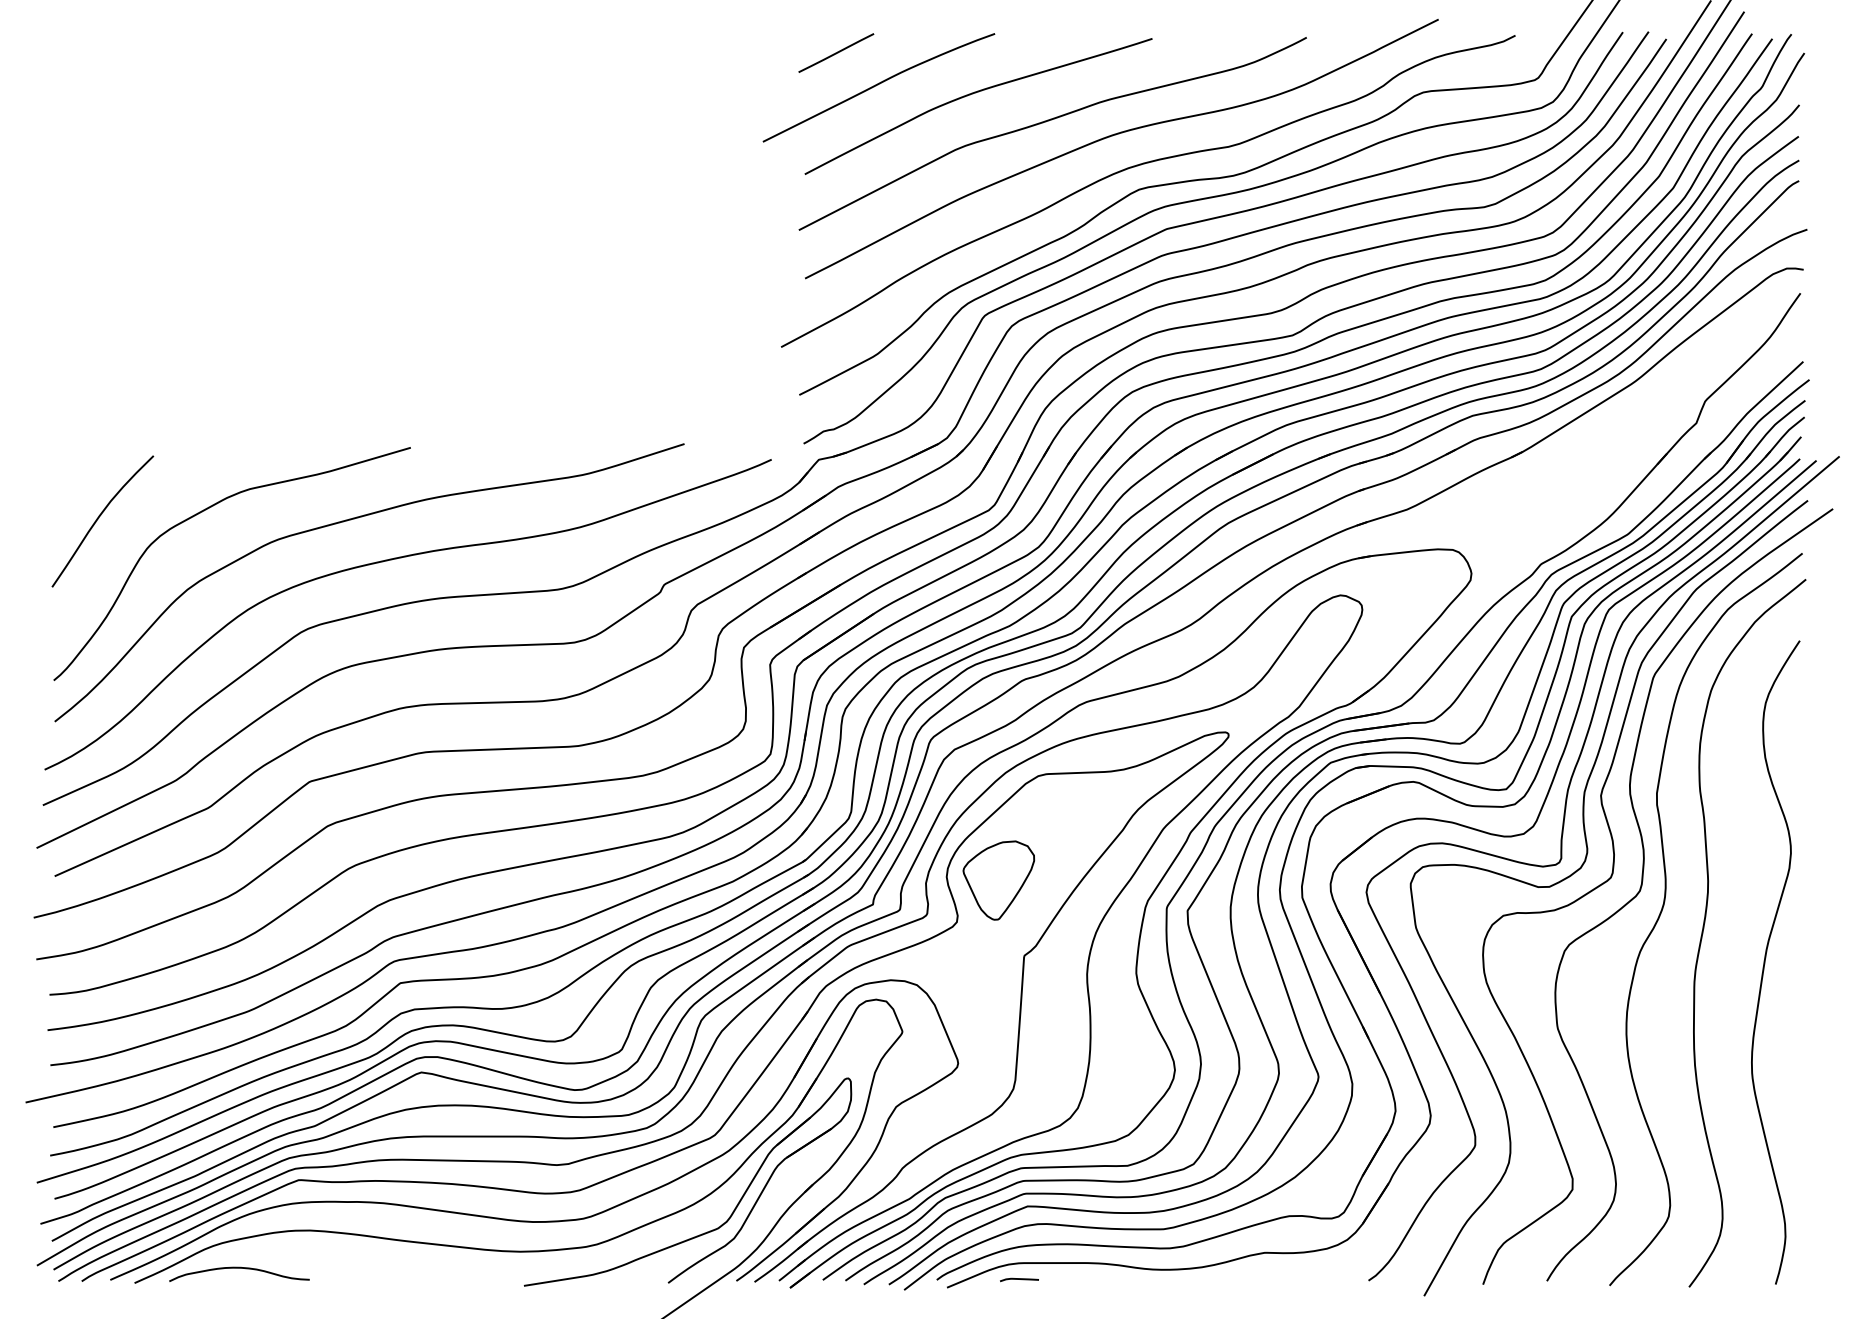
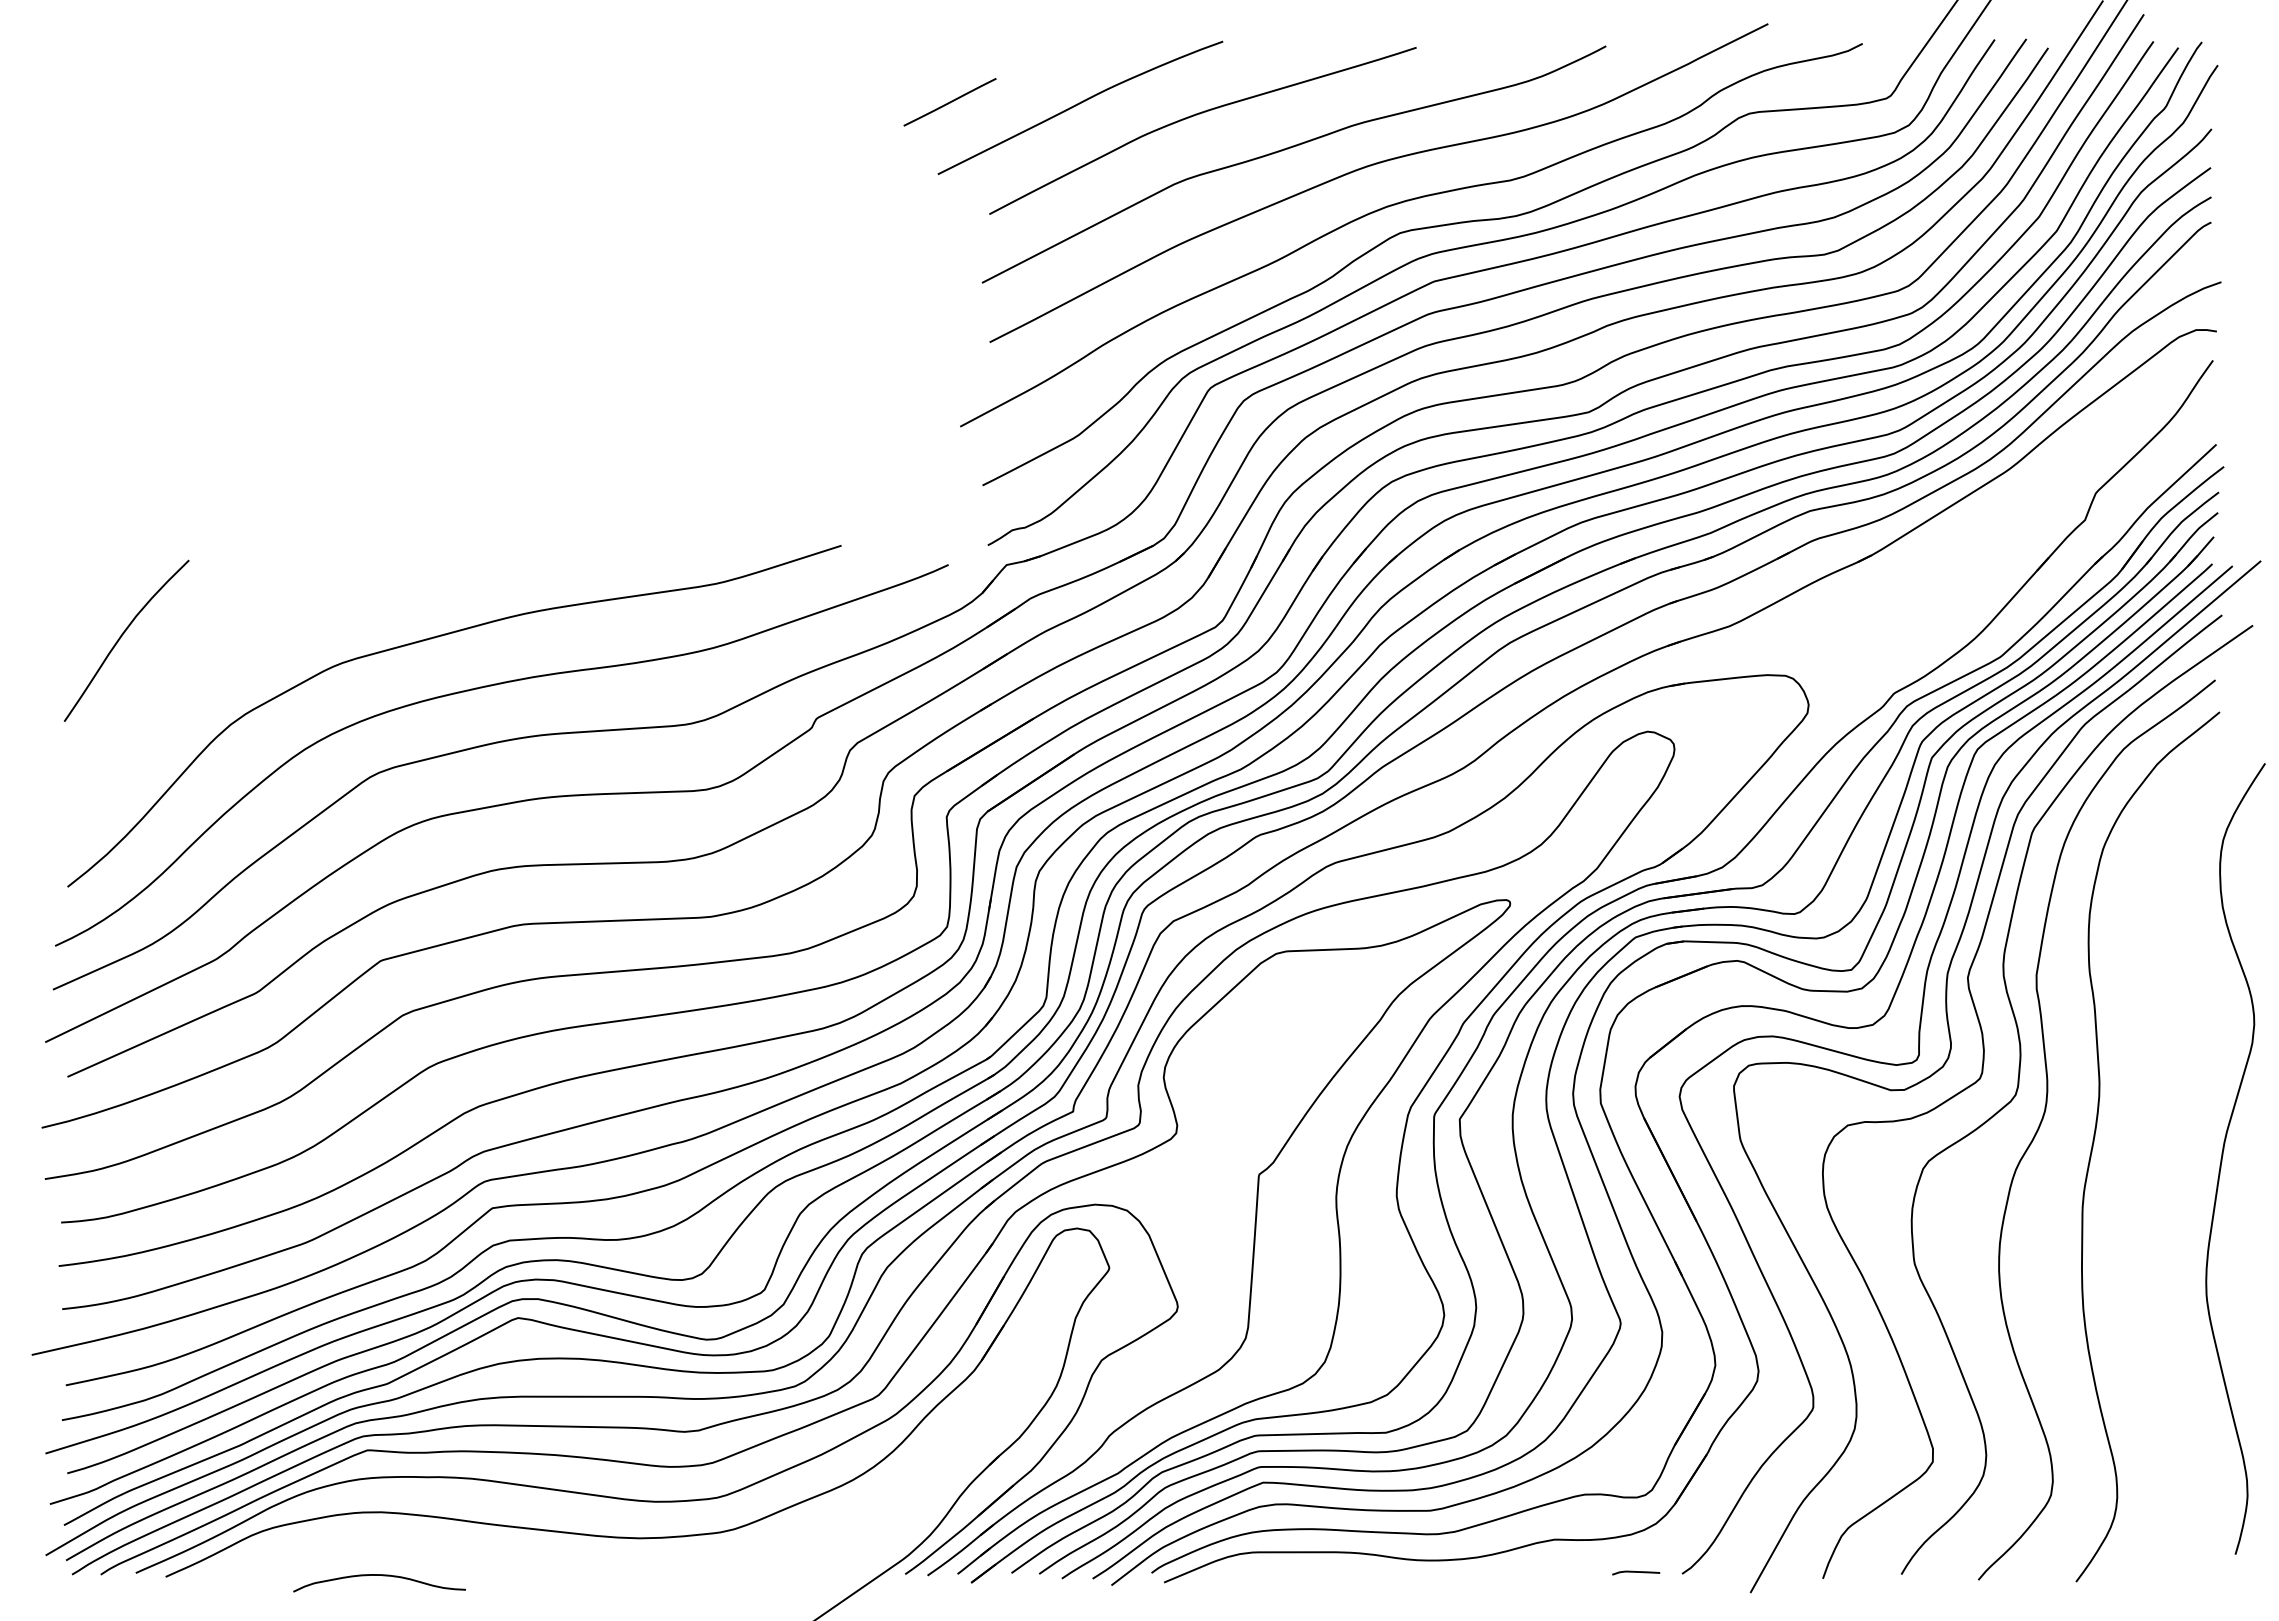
line: (835, 53) -> (949, 102), moved
curve: (202, 512) -> (249, 629), removed
part: (998, 880) -> (1227, 1082), removed
curve: (1765, 959) -> (2223, 1155), moved
part: (705, 1232) -> (867, 1514), removed
curve: (241, 1268) -> (382, 1576), moved
curve: (1019, 1279) -> (1636, 1572), moved

